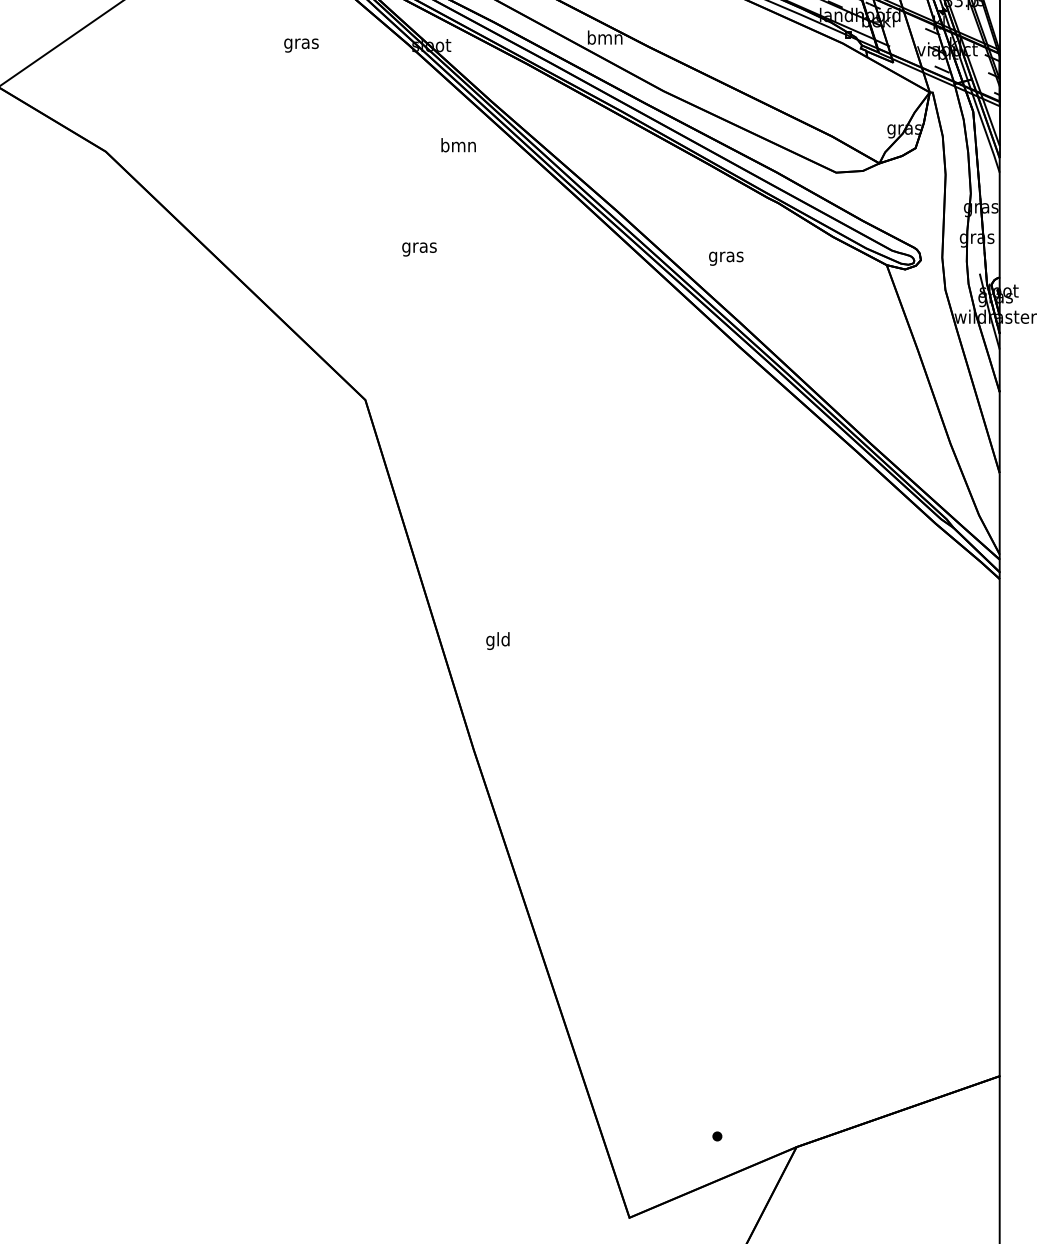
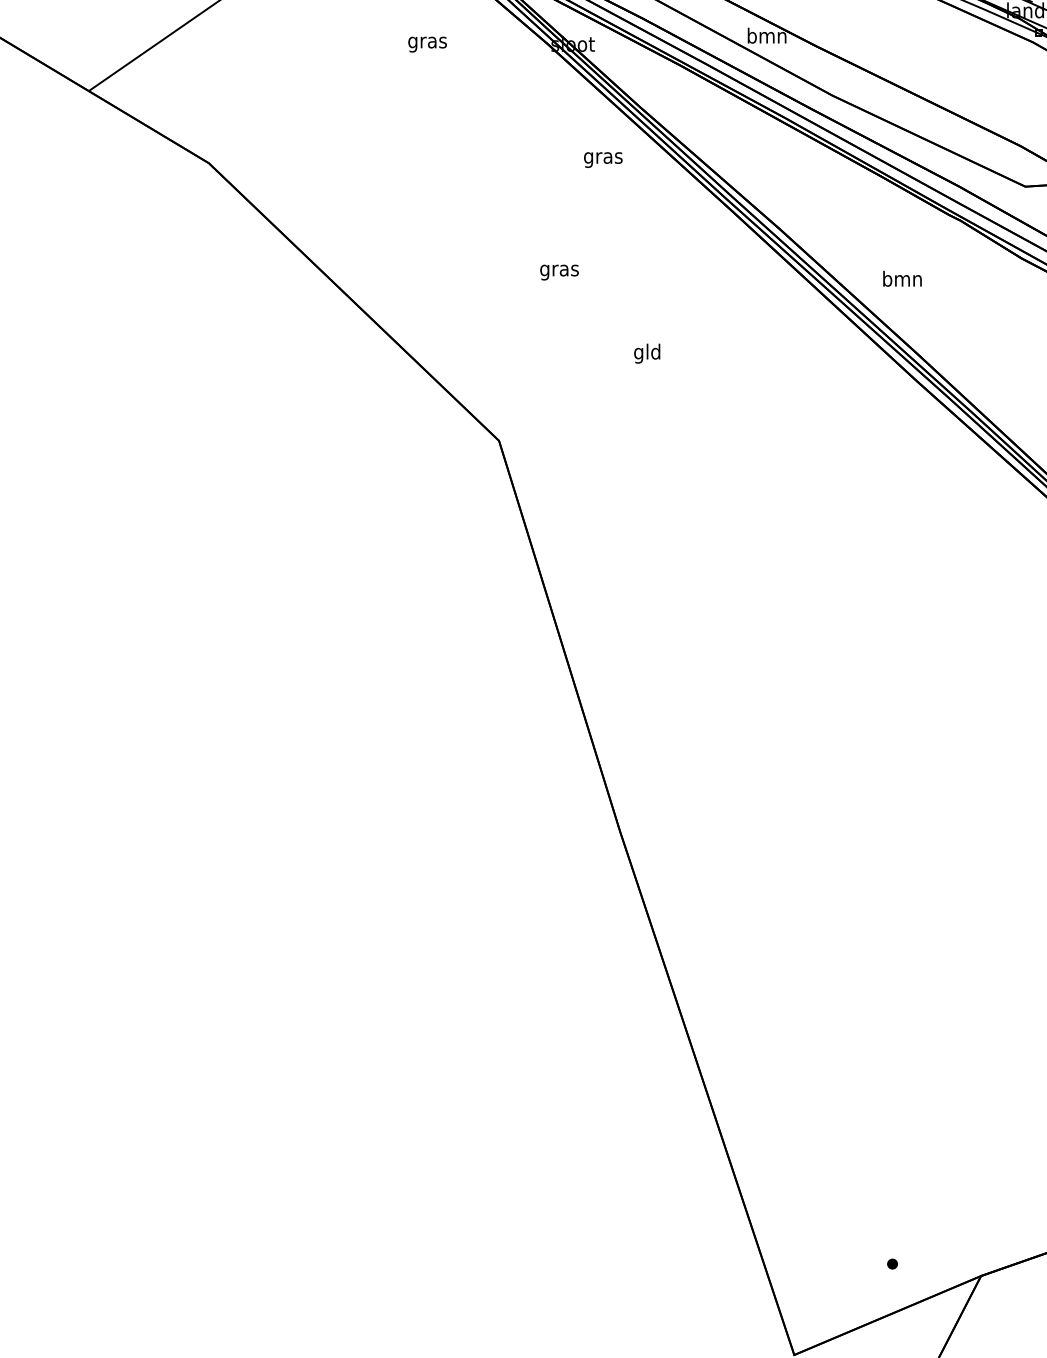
text: (458, 146) -> (603, 157), bmn -> gras
text: (726, 256) -> (902, 280), gras -> bmn
text: (497, 640) -> (646, 353), moved

